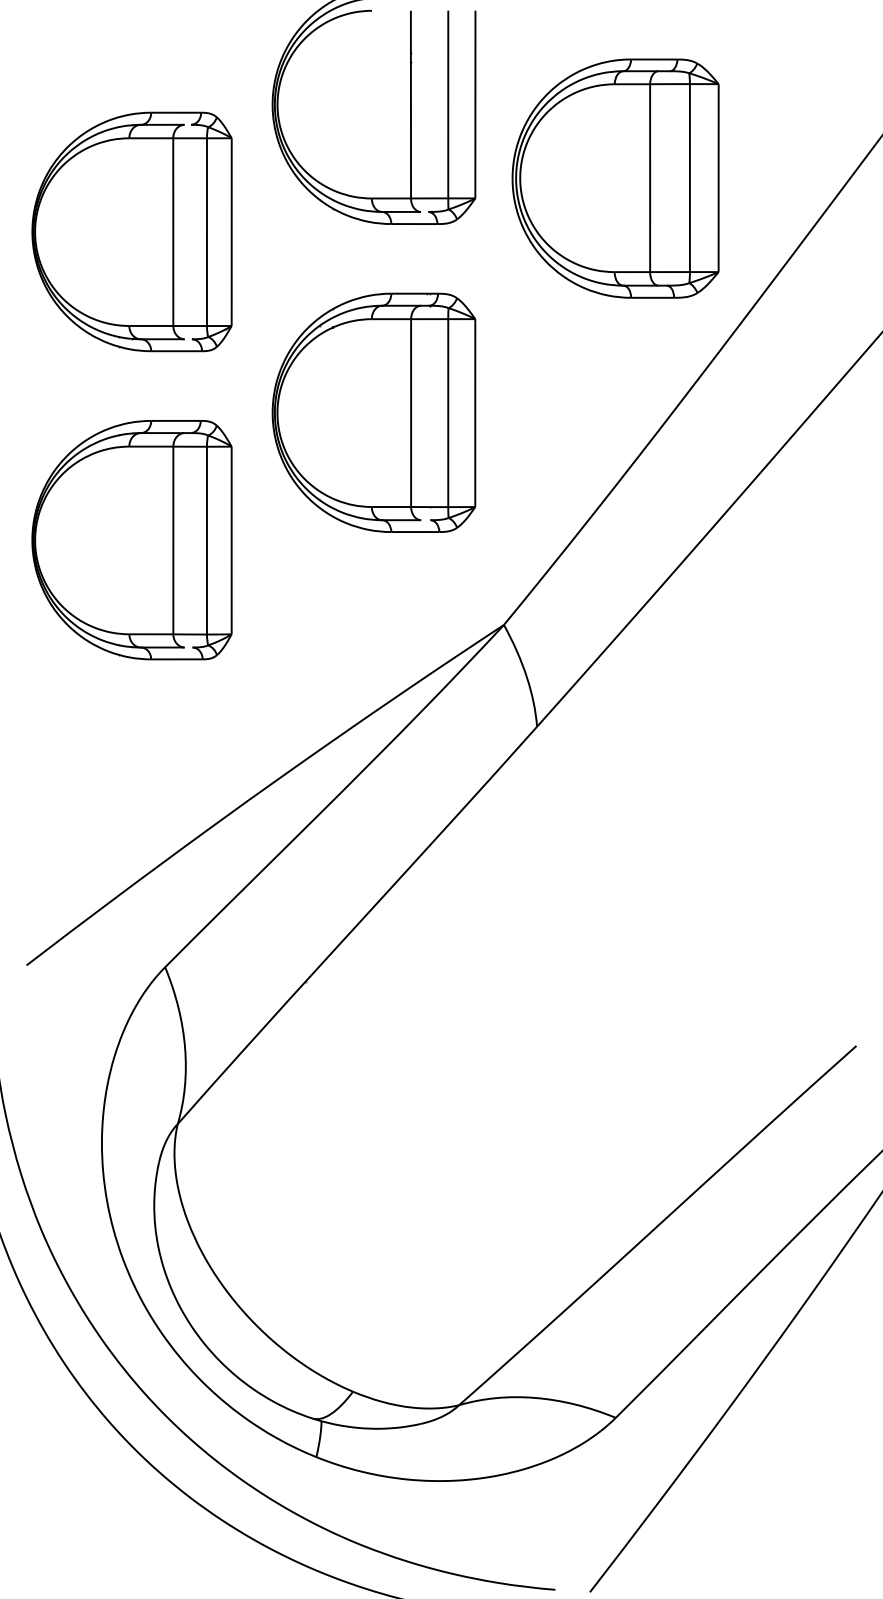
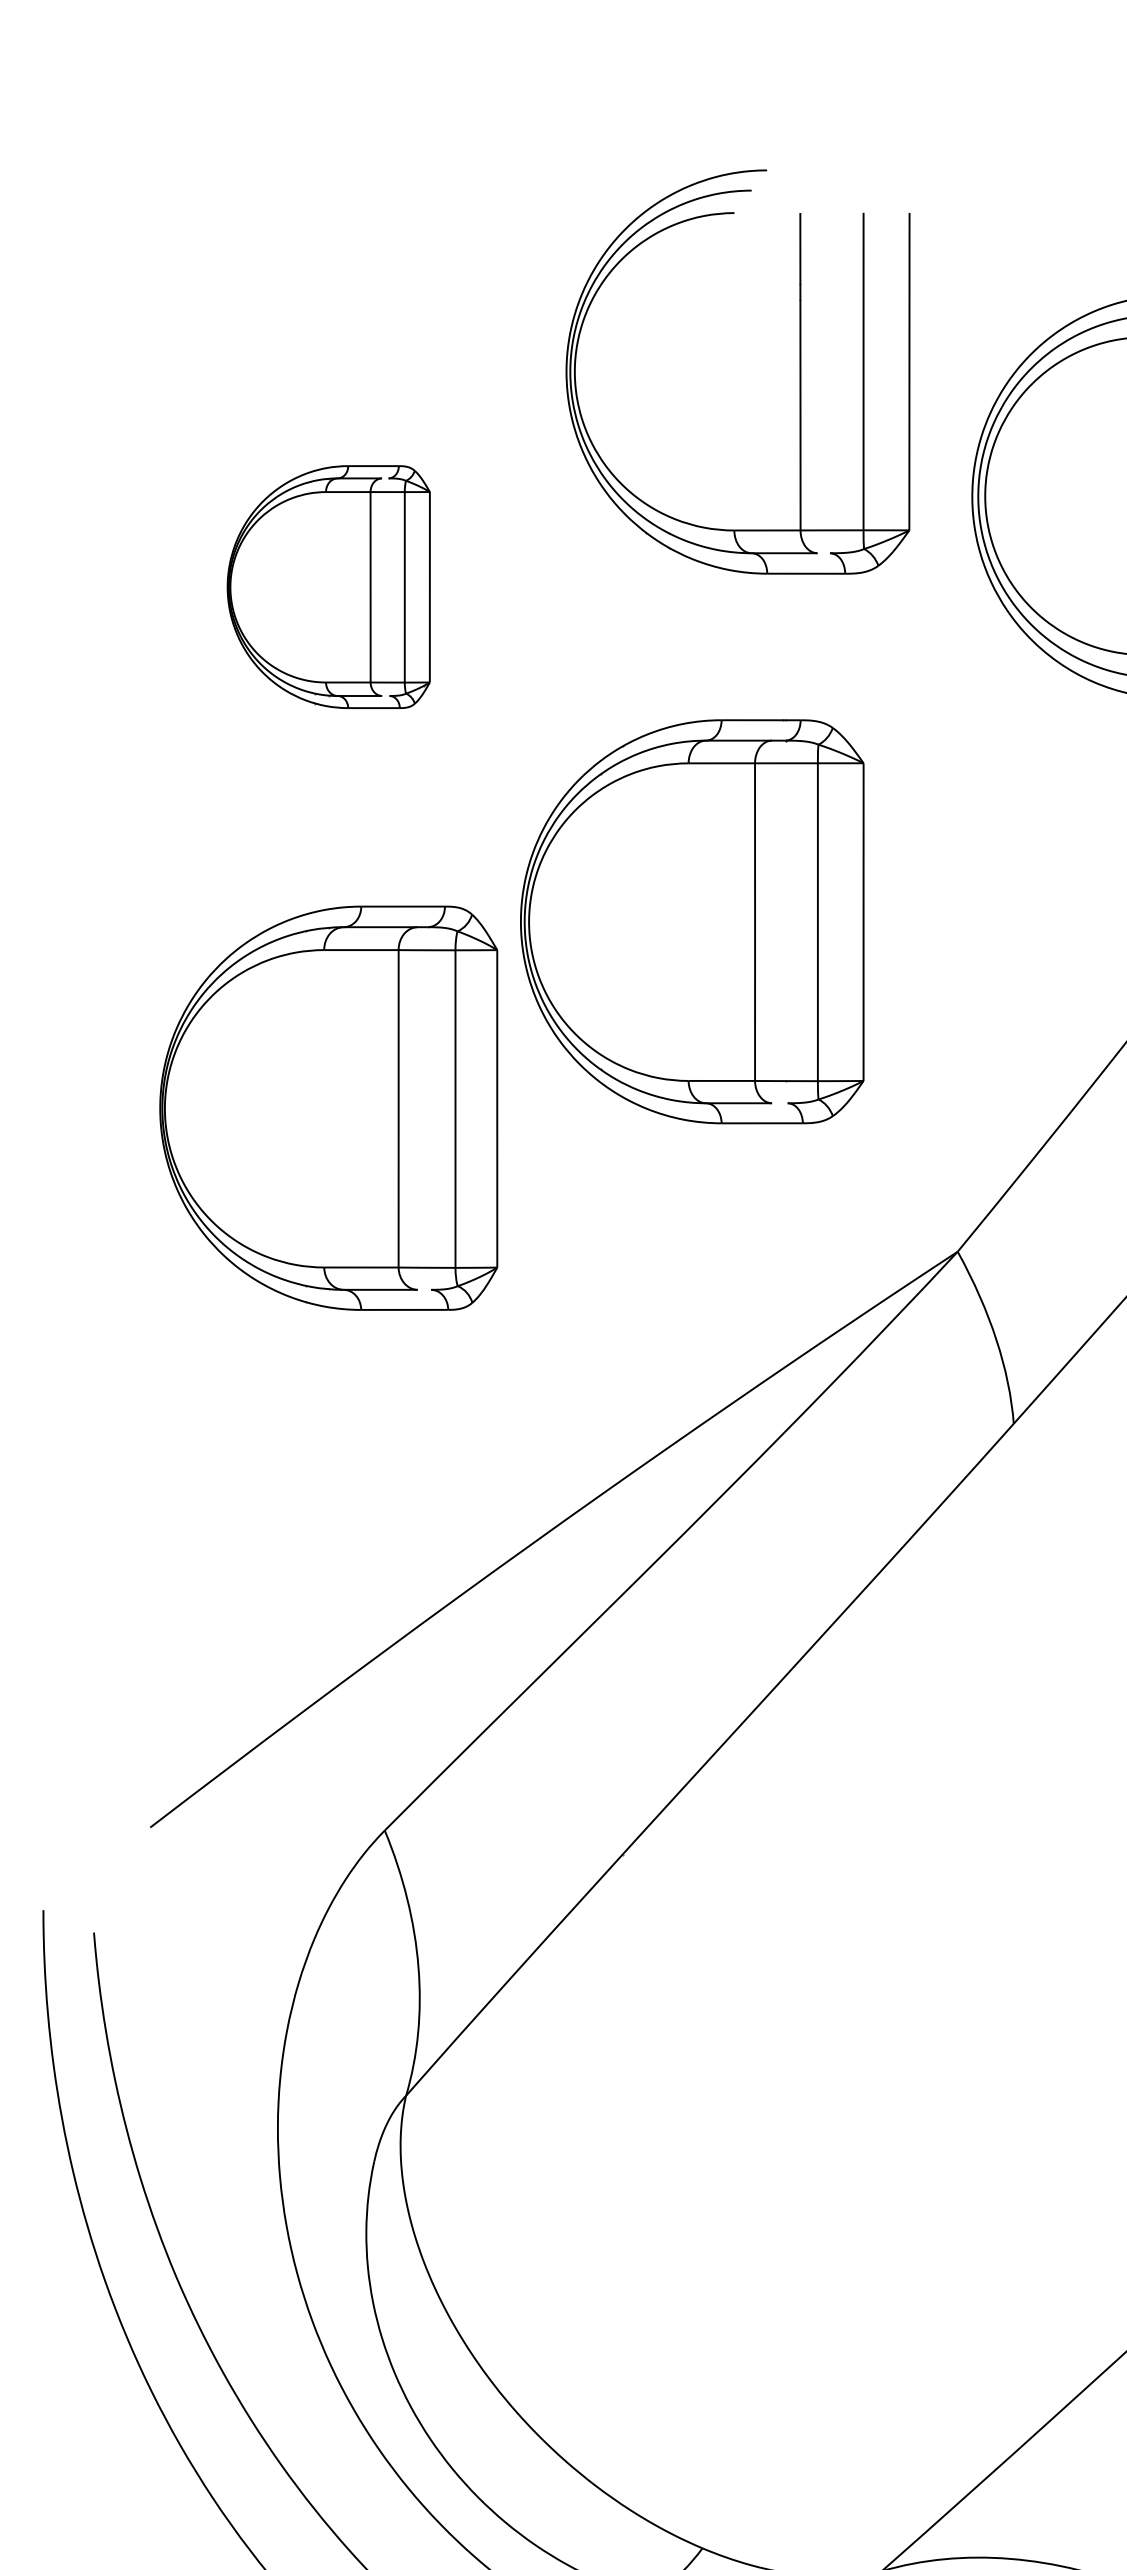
part: (131, 231) -> (327, 586), size x0.6
part: (373, 412) -> (691, 921), moved

